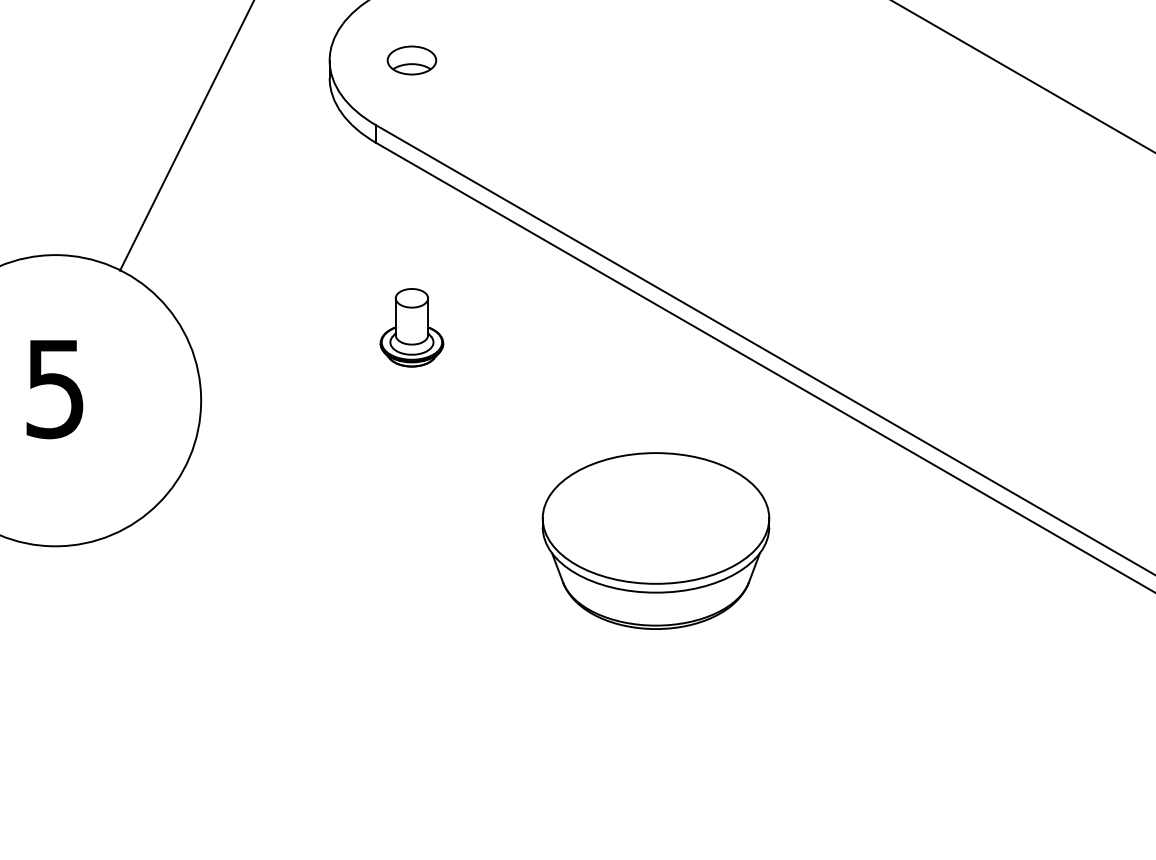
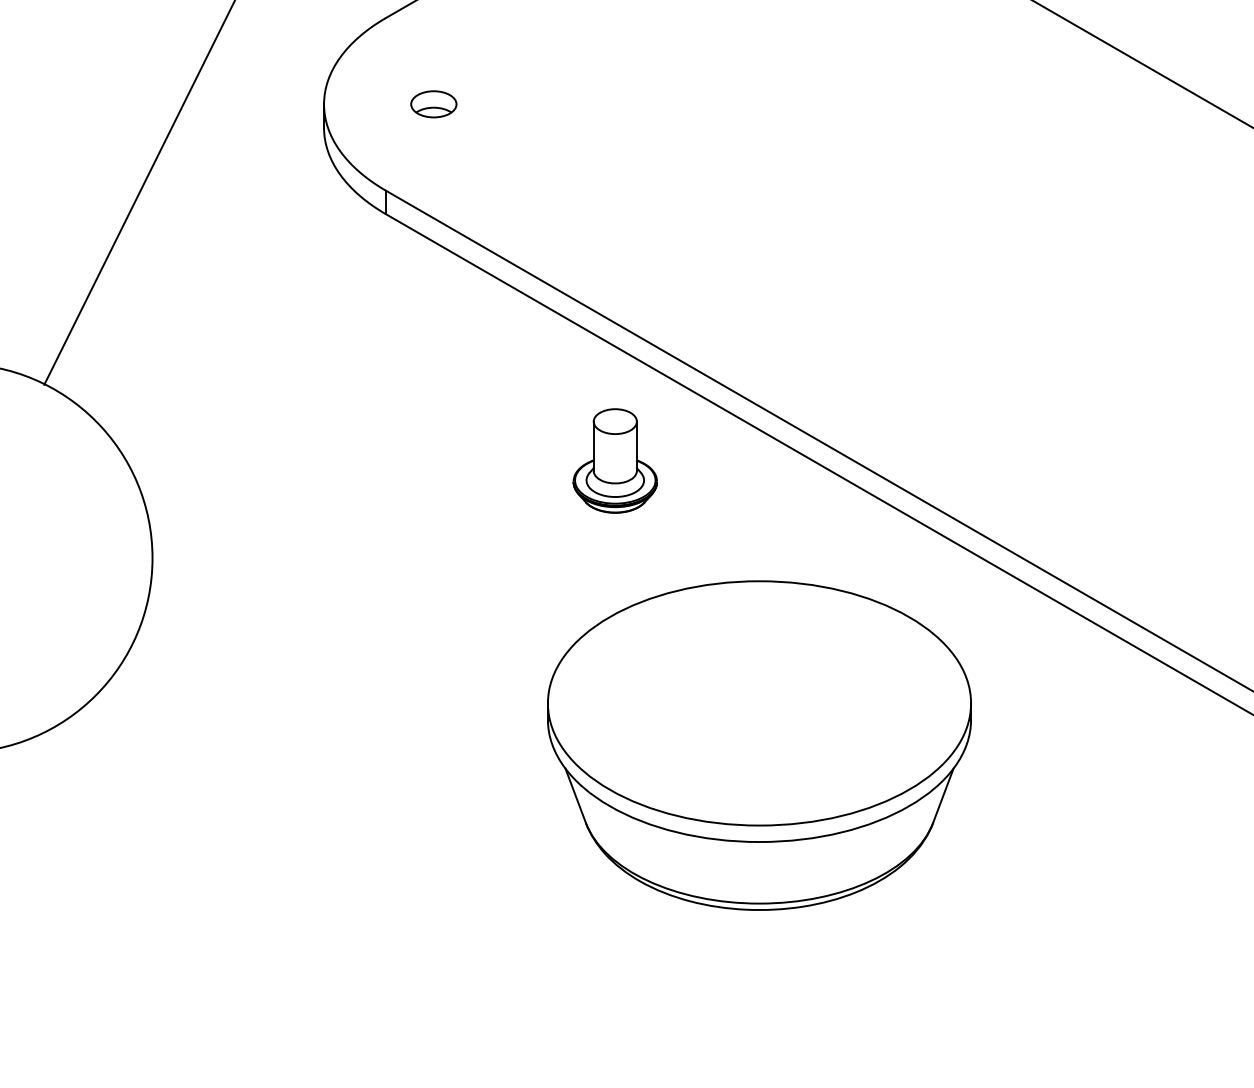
part: (411, 60) -> (433, 104), size x0.7
part: (411, 327) -> (614, 460), moved
part: (655, 540) -> (758, 744), size x1.4

